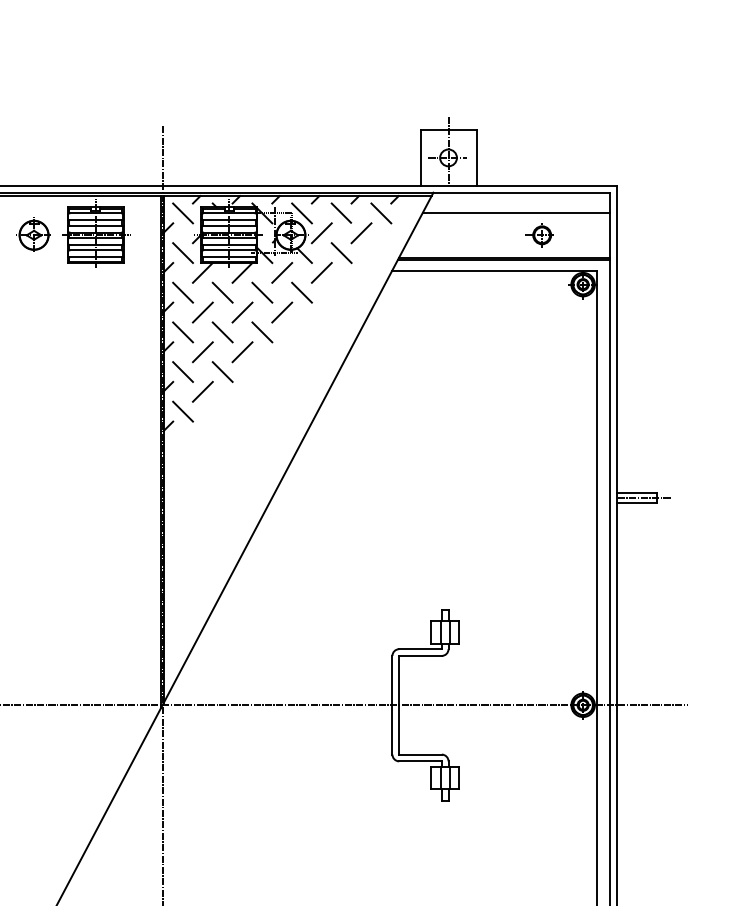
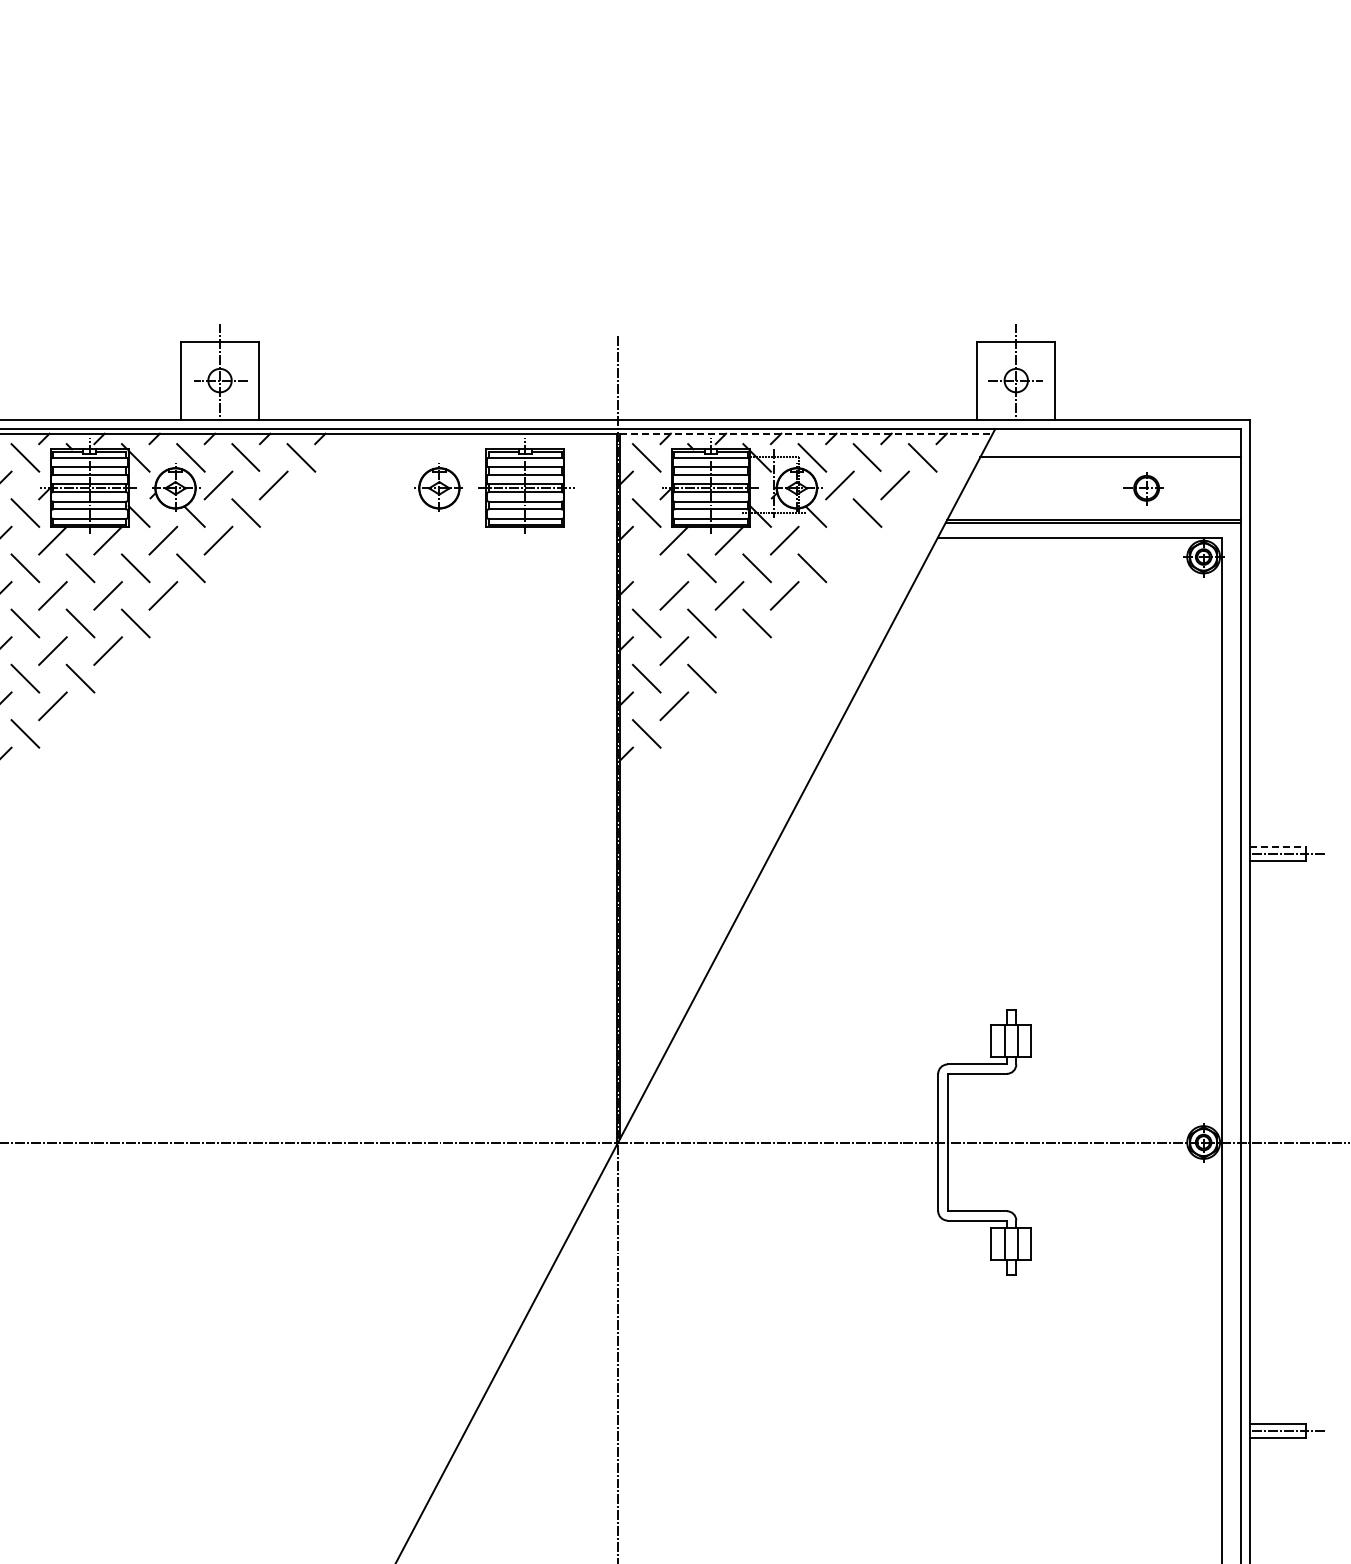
line: (297, 195) -> (806, 433), solid -> dashed
line: (321, 272) -> (839, 540), removed
line: (182, 292) -> (646, 568), removed
line: (242, 351) -> (729, 650), removed
line: (636, 492) -> (1278, 846), solid -> dashed

